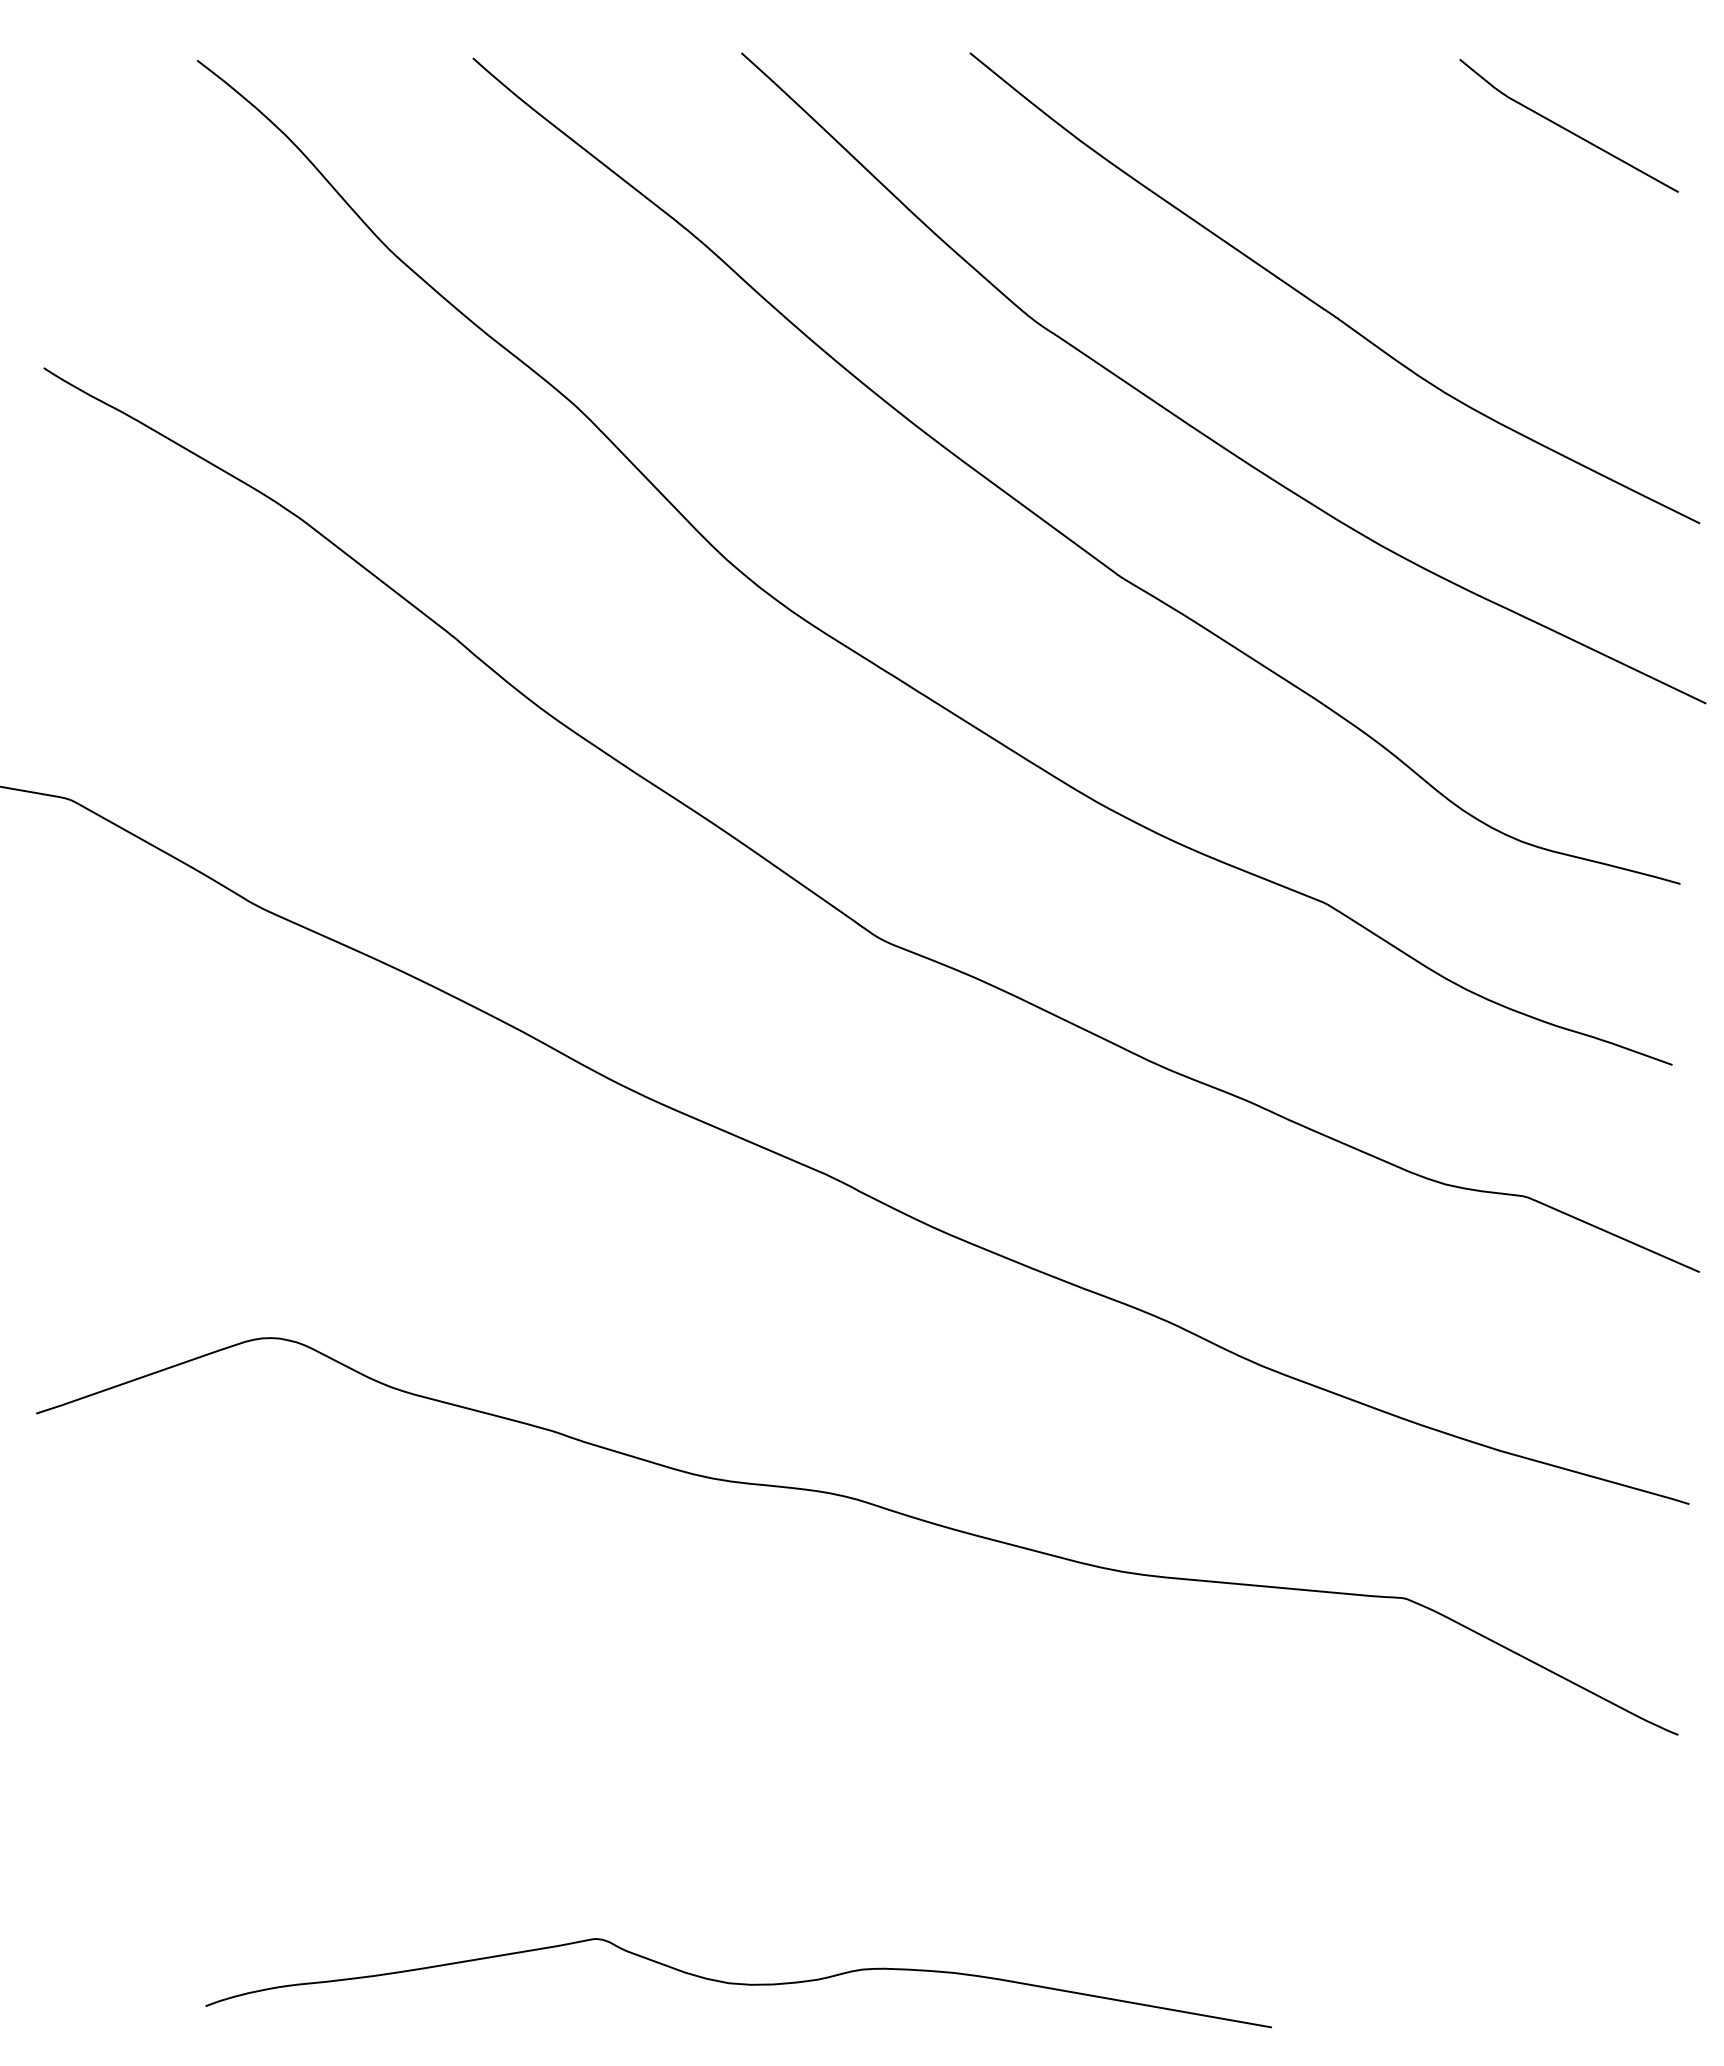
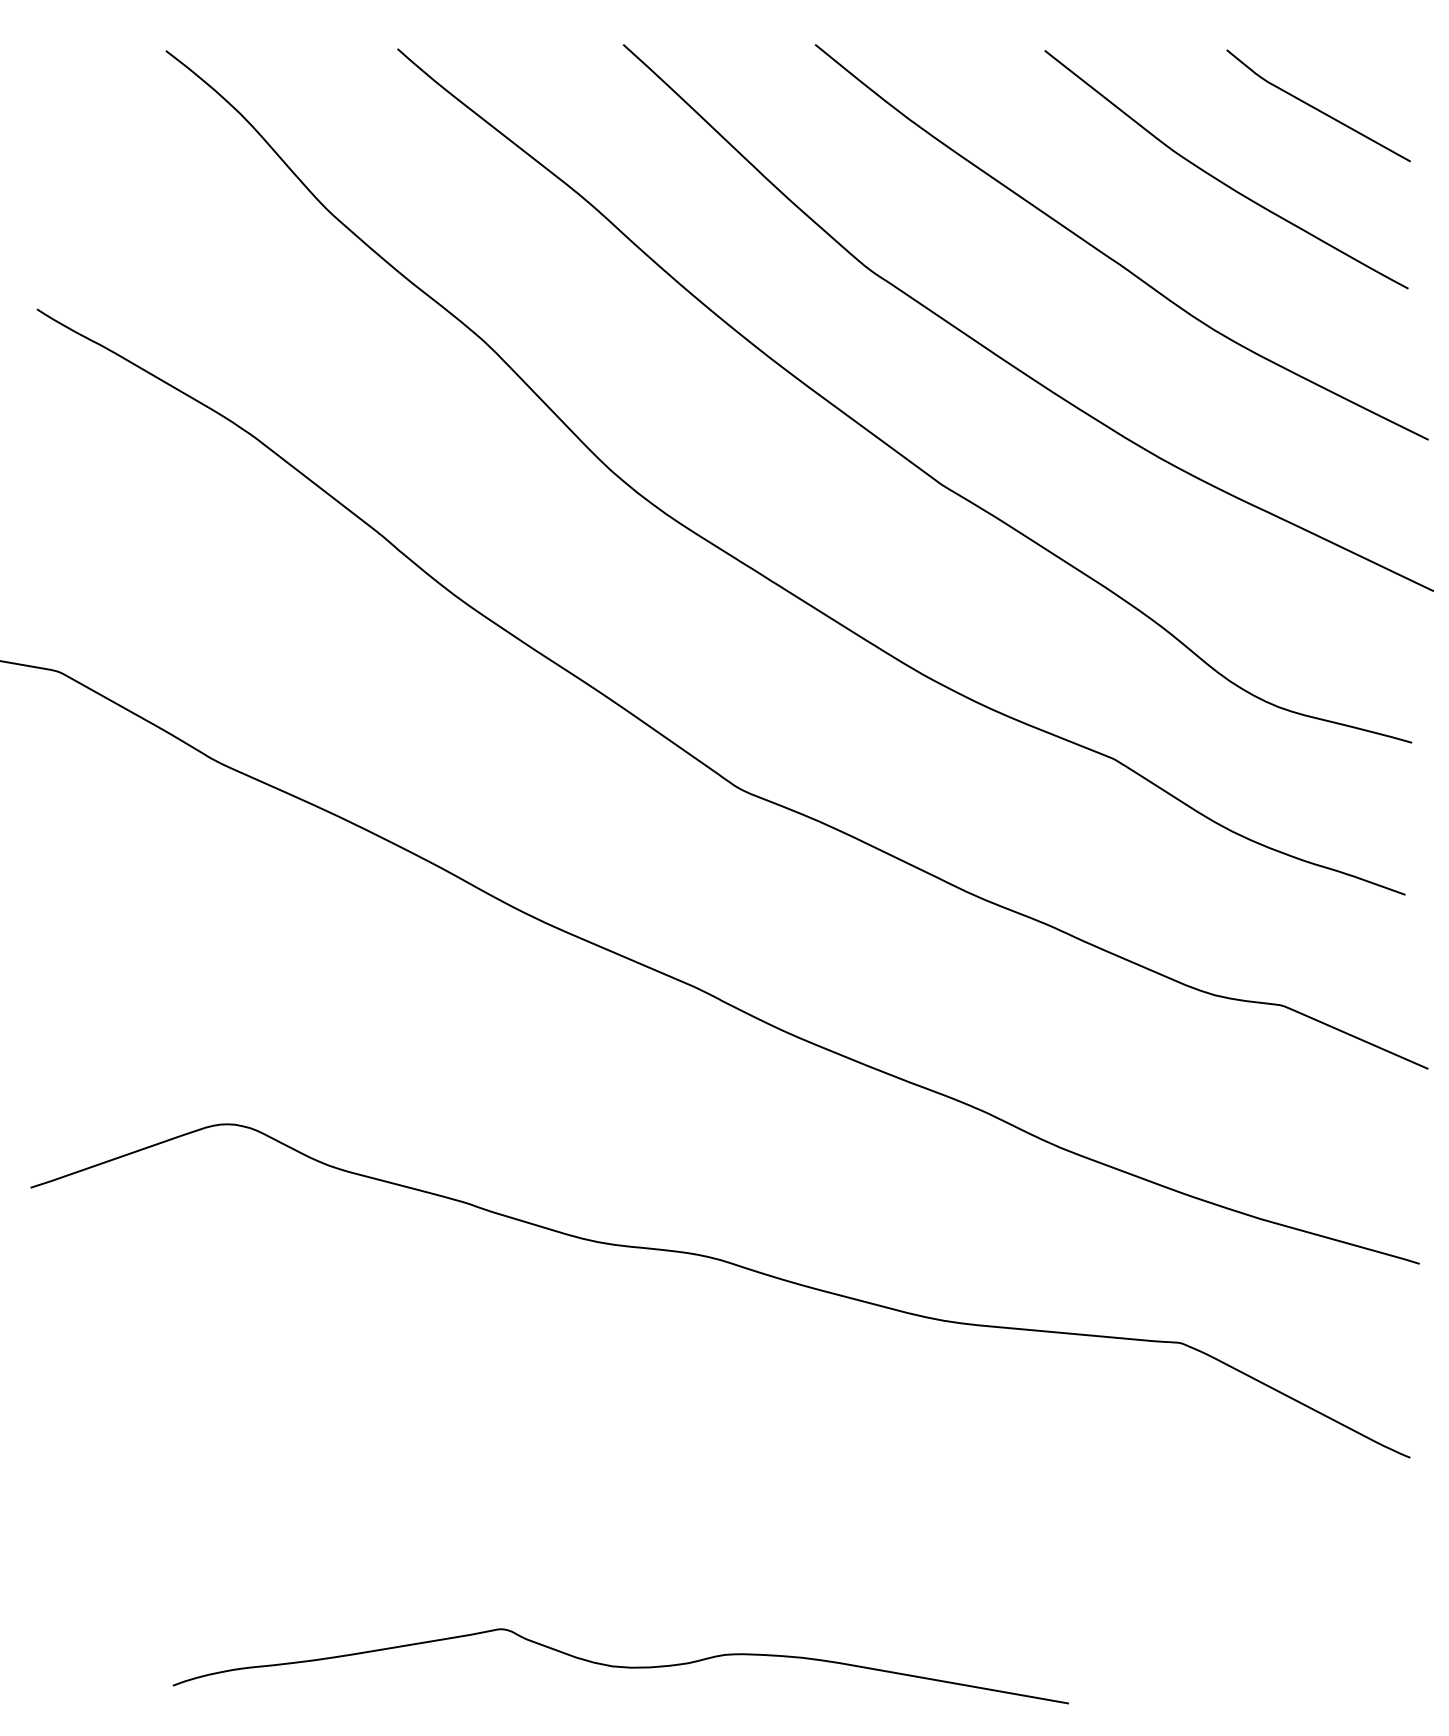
curve: (1450, 213) -> (1218, 179), added

